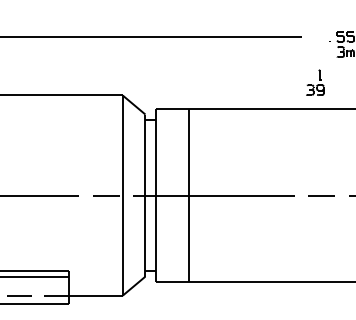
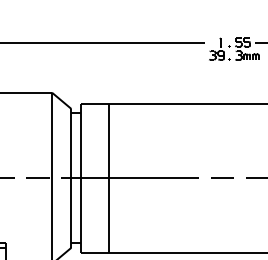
part: (315, 82) -> (217, 49), moved

